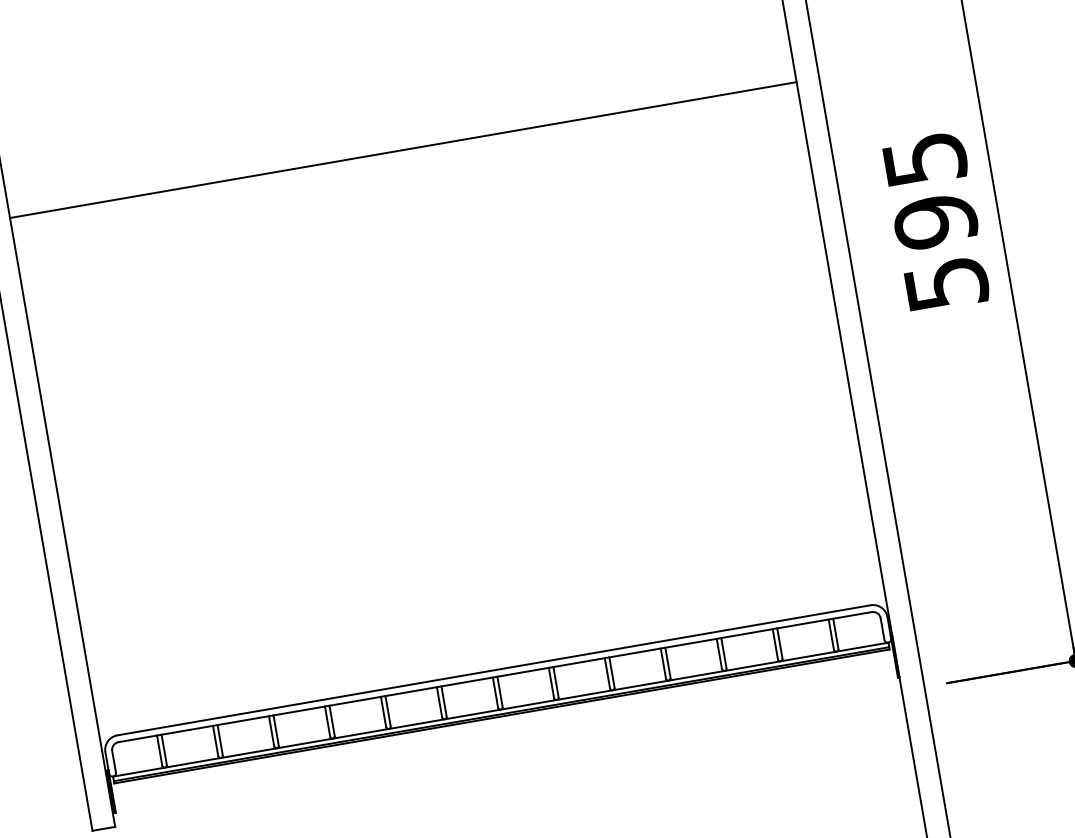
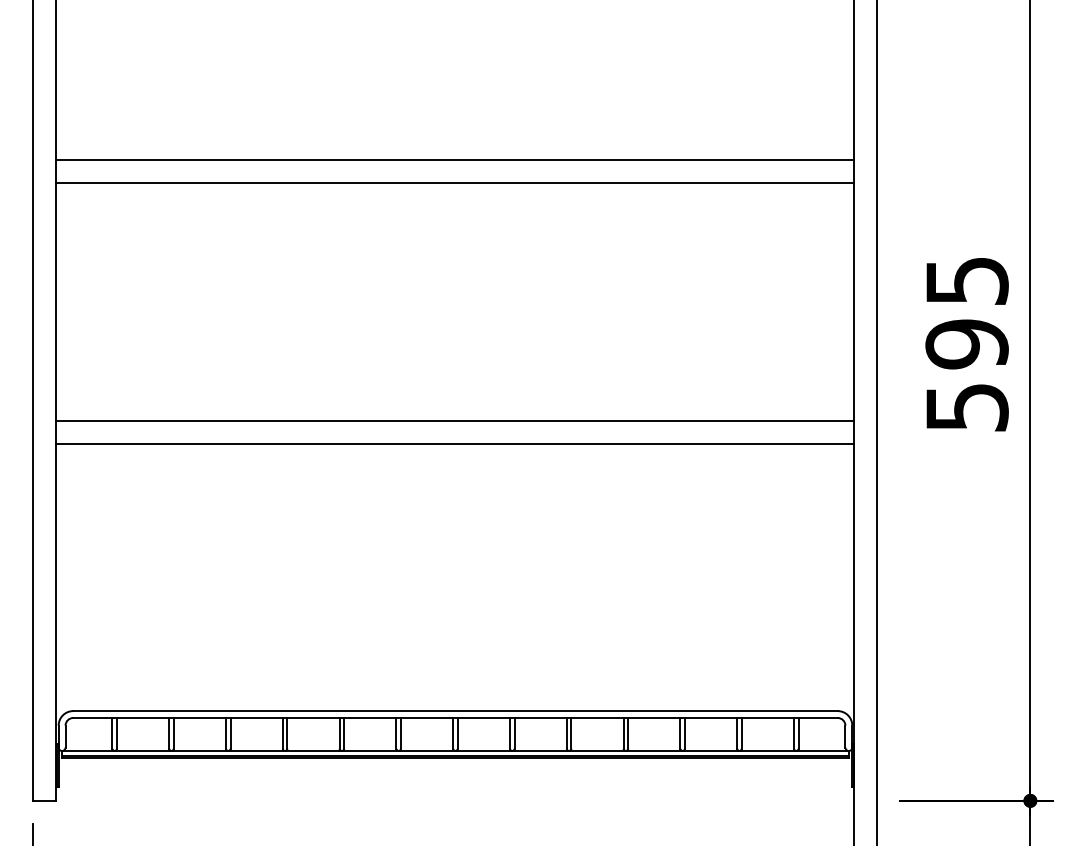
line: (399, 126) -> (454, 159), added
line: (443, 384) -> (454, 420), added
line: (447, 406) -> (454, 443), added

